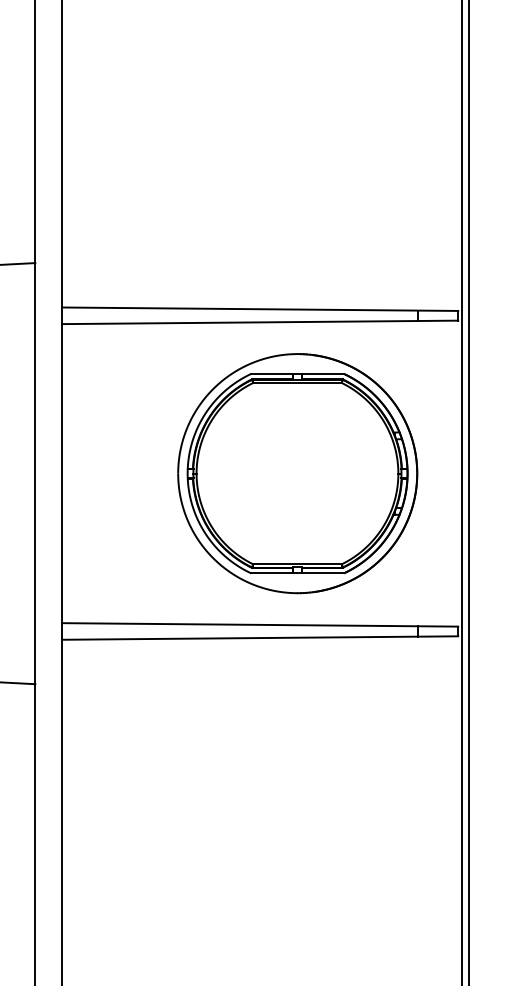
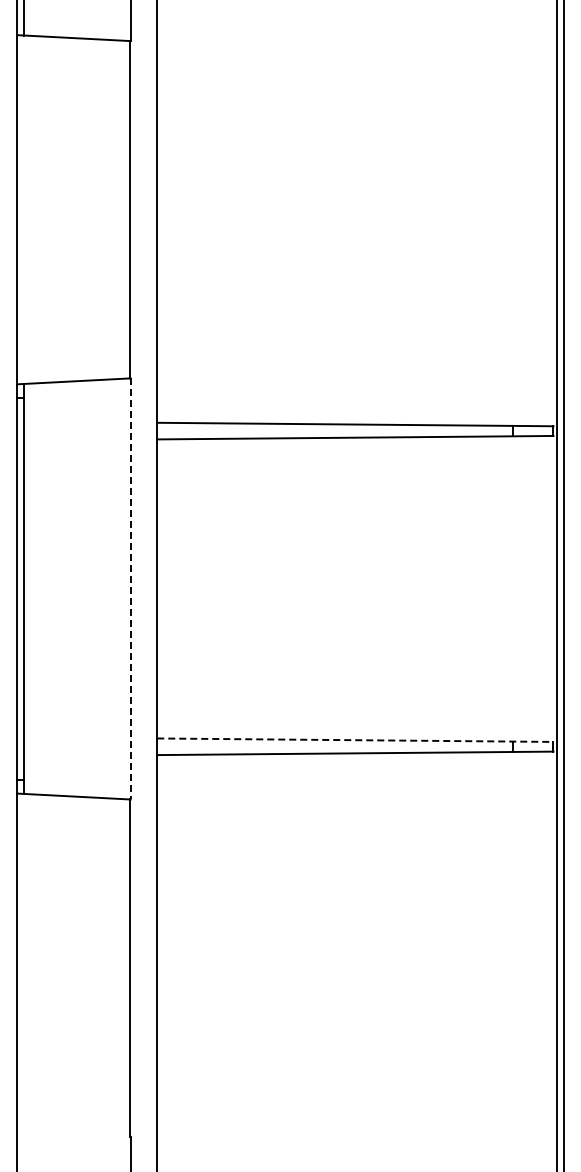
line: (35, 473) -> (130, 588), solid -> dashed
part: (297, 473) -> (392, 588), removed
line: (260, 625) -> (355, 740), solid -> dashed

